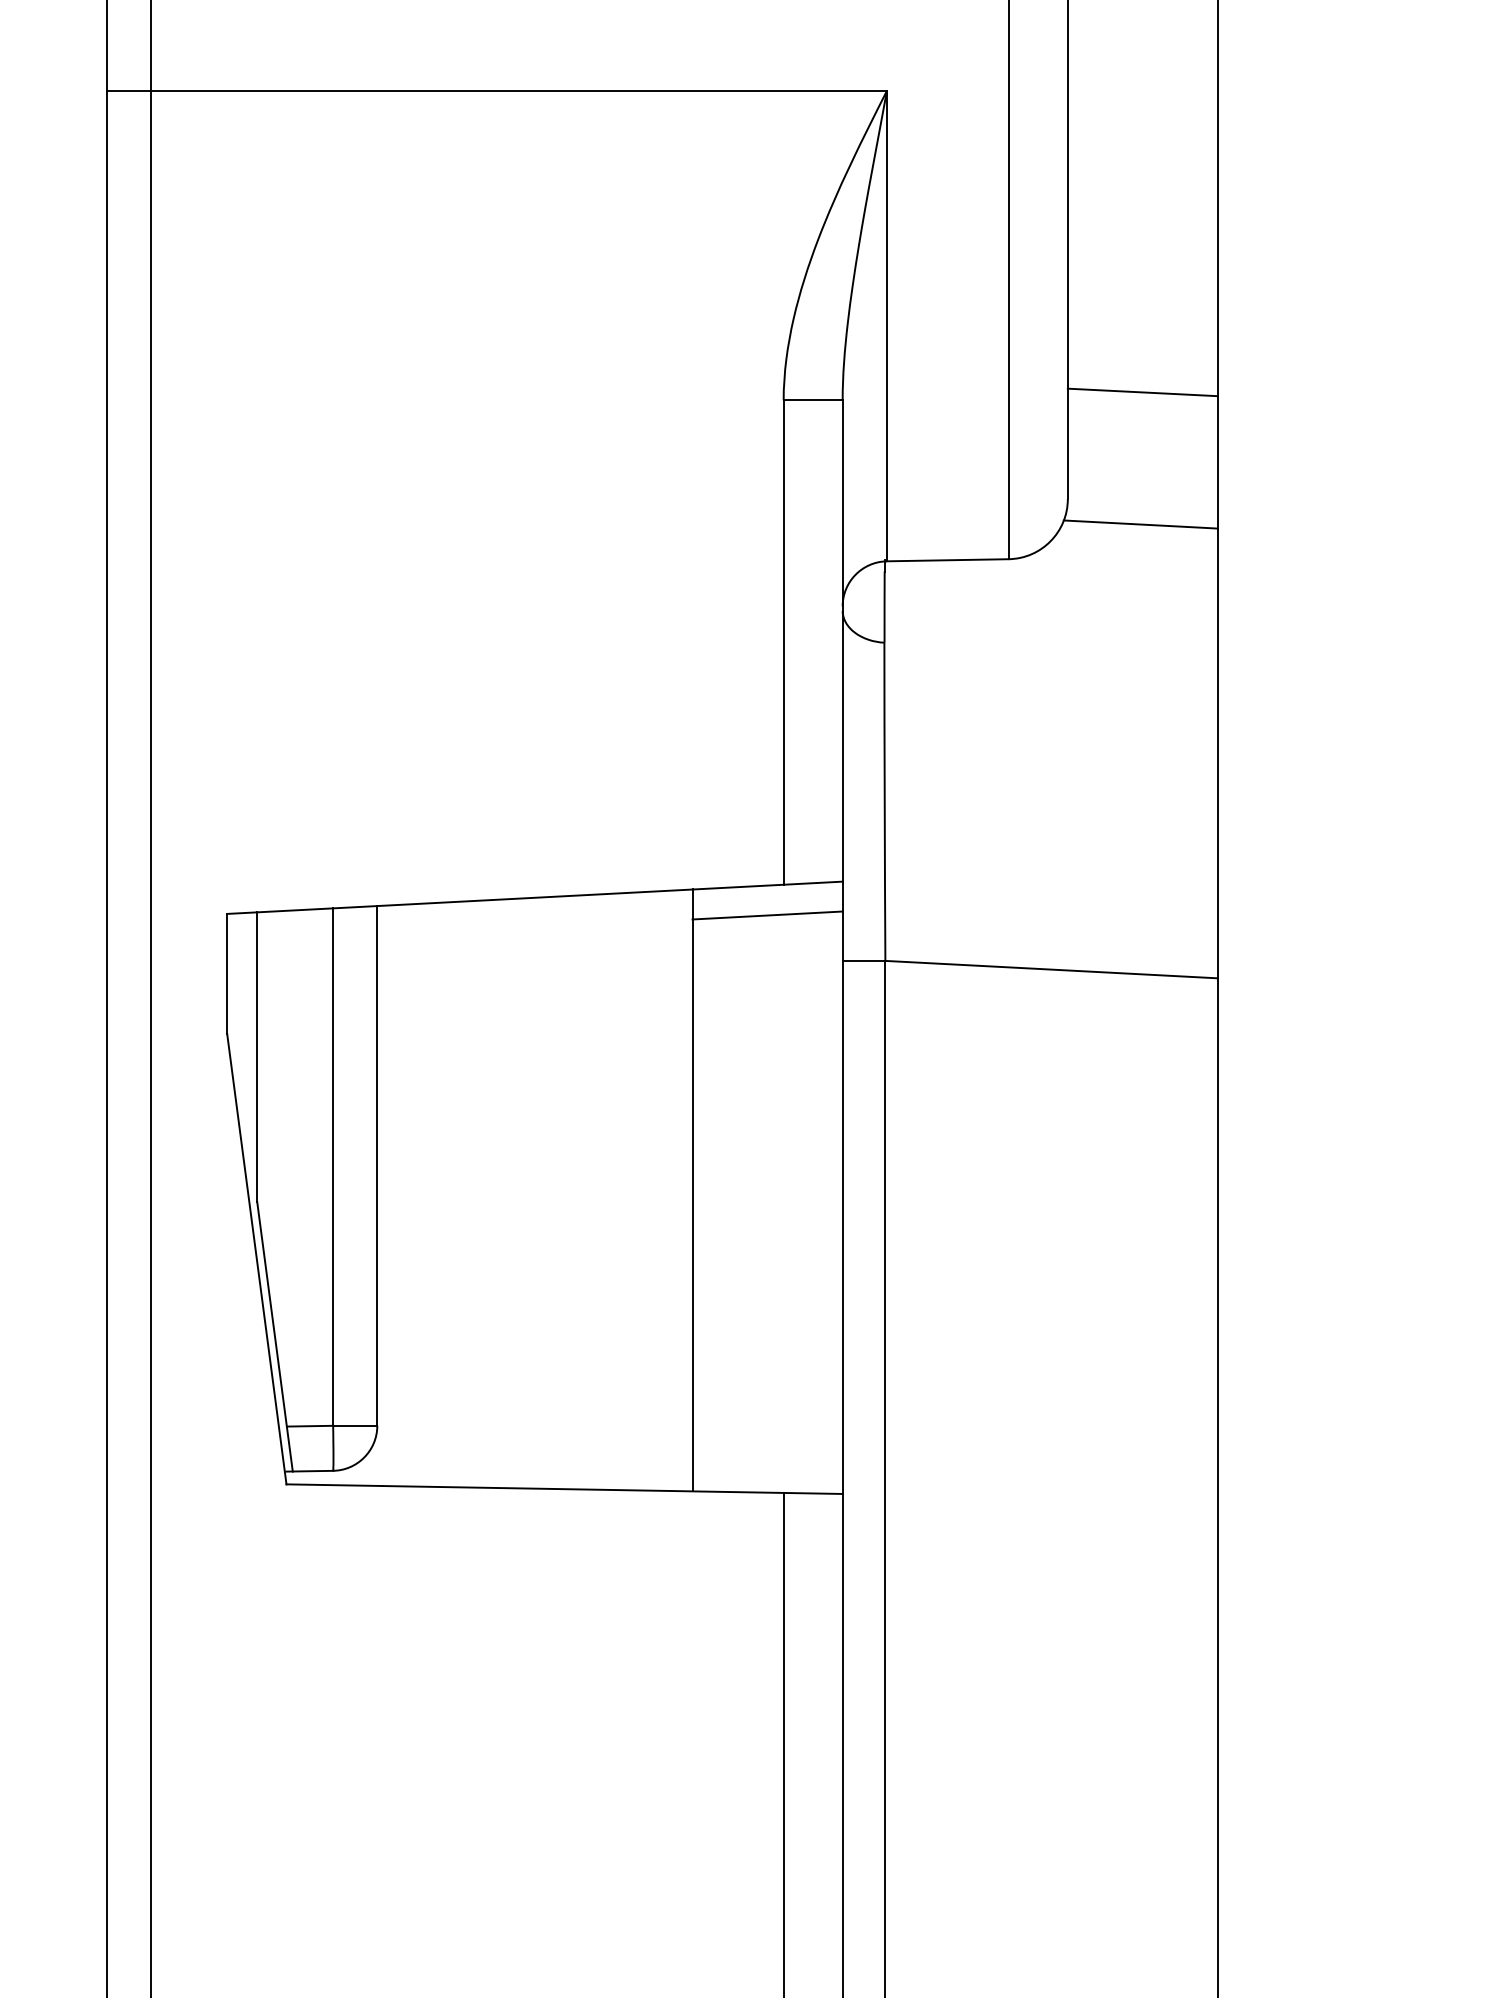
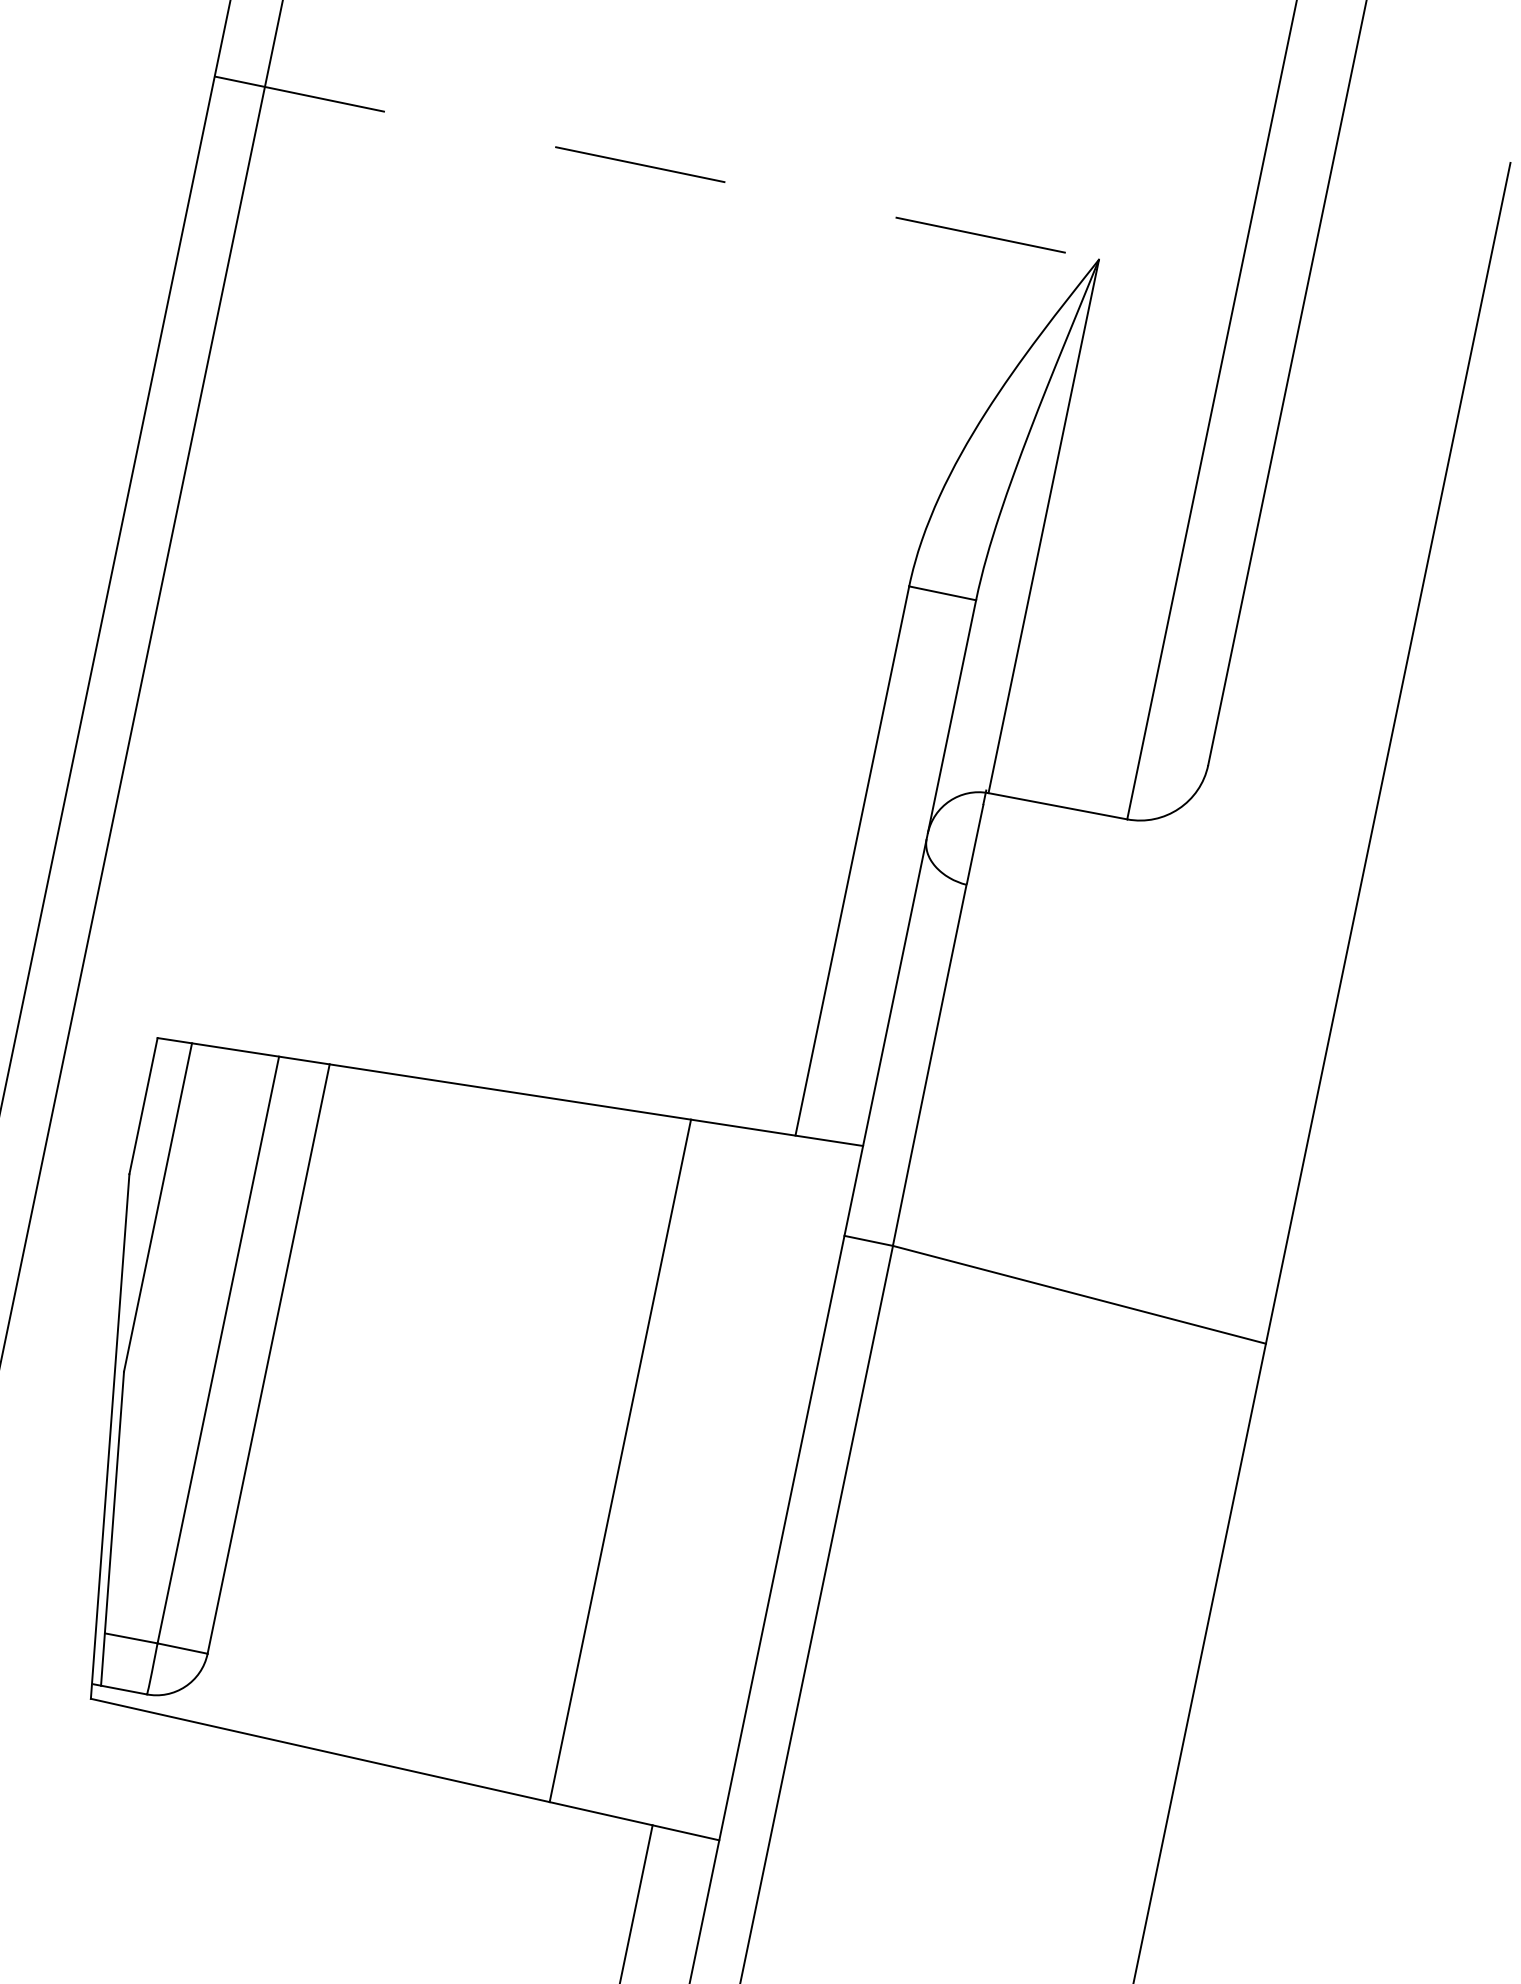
line: (497, 90) -> (657, 167), solid -> dashed
line: (1142, 392) -> (1317, 661), removed
line: (1140, 524) -> (1284, 810), removed
line: (767, 915) -> (769, 1166), removed

